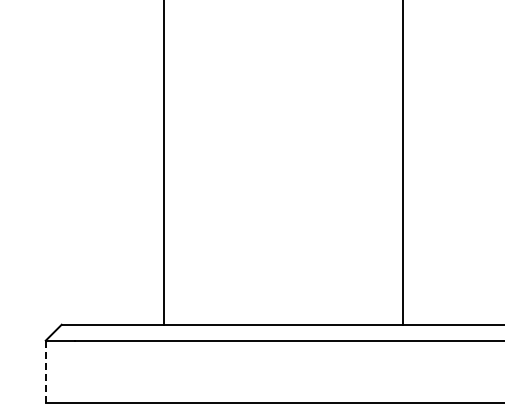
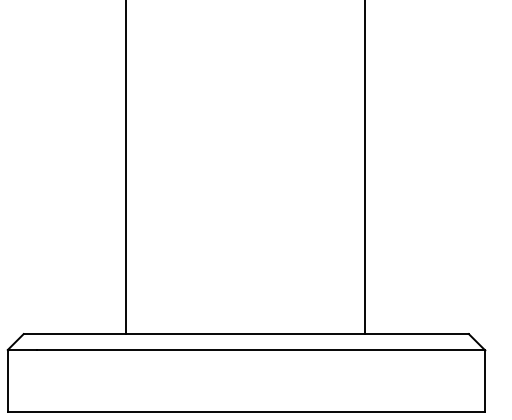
line: (45, 371) -> (7, 380), dashed -> solid

